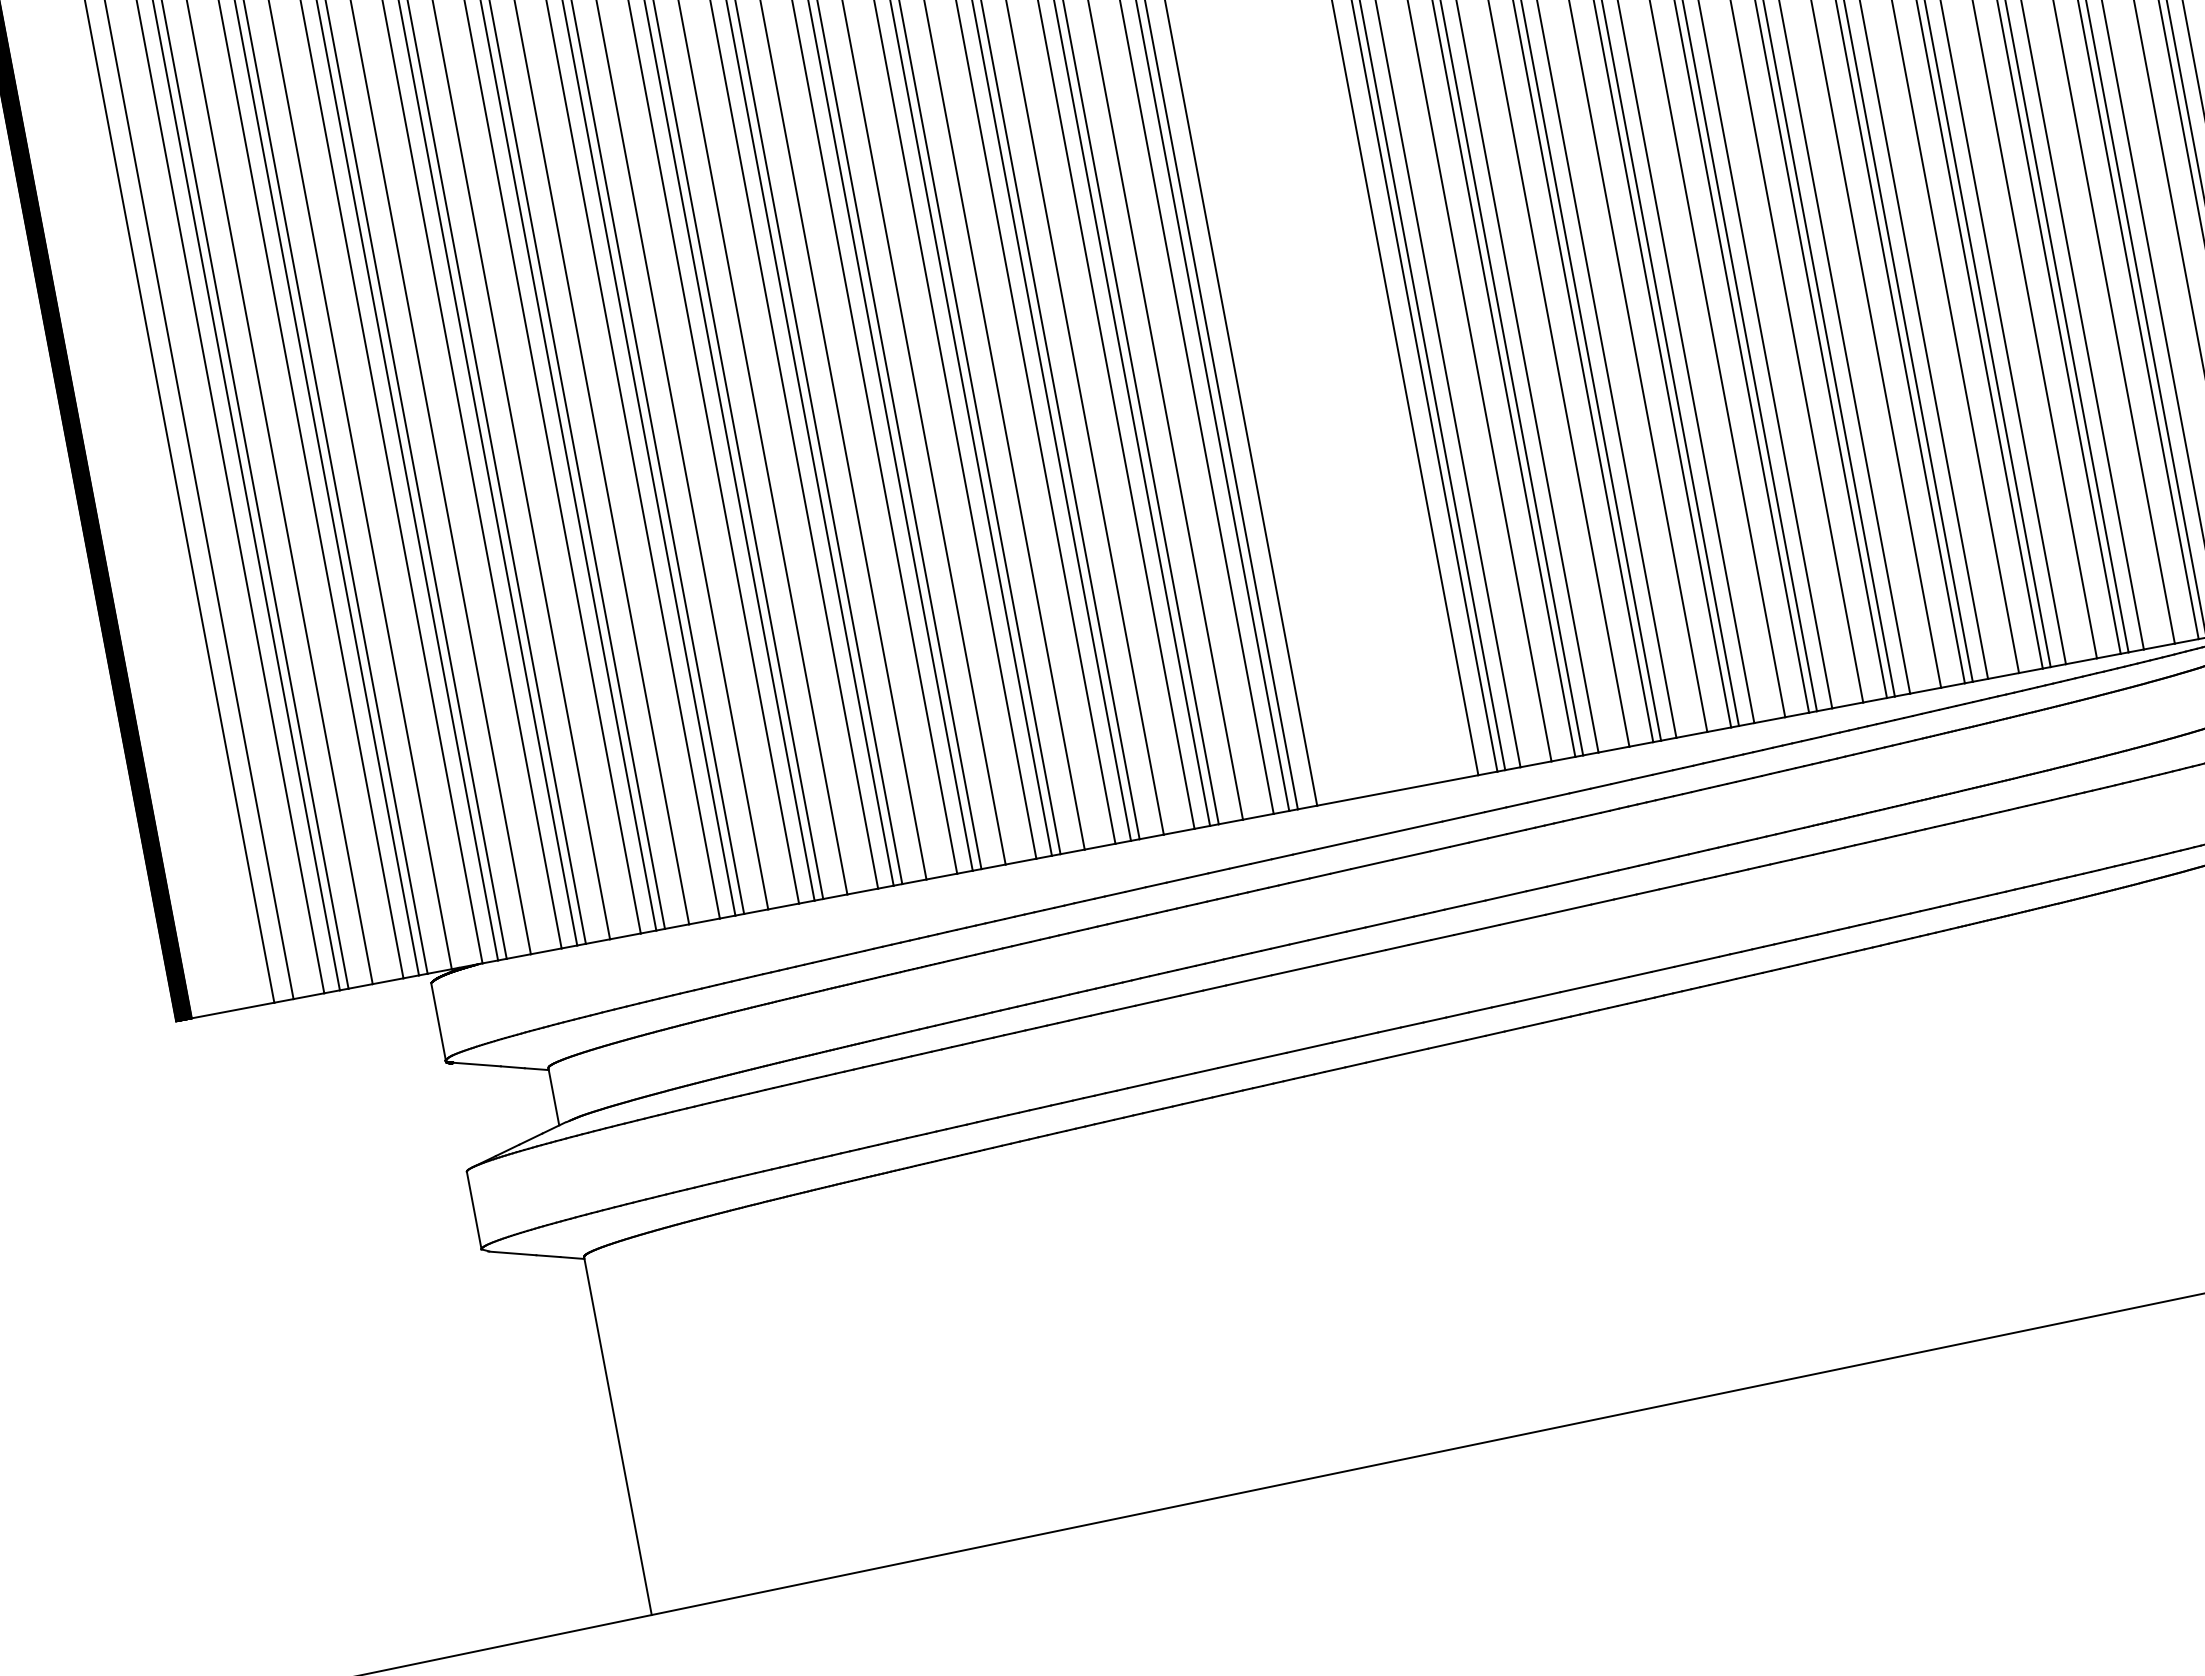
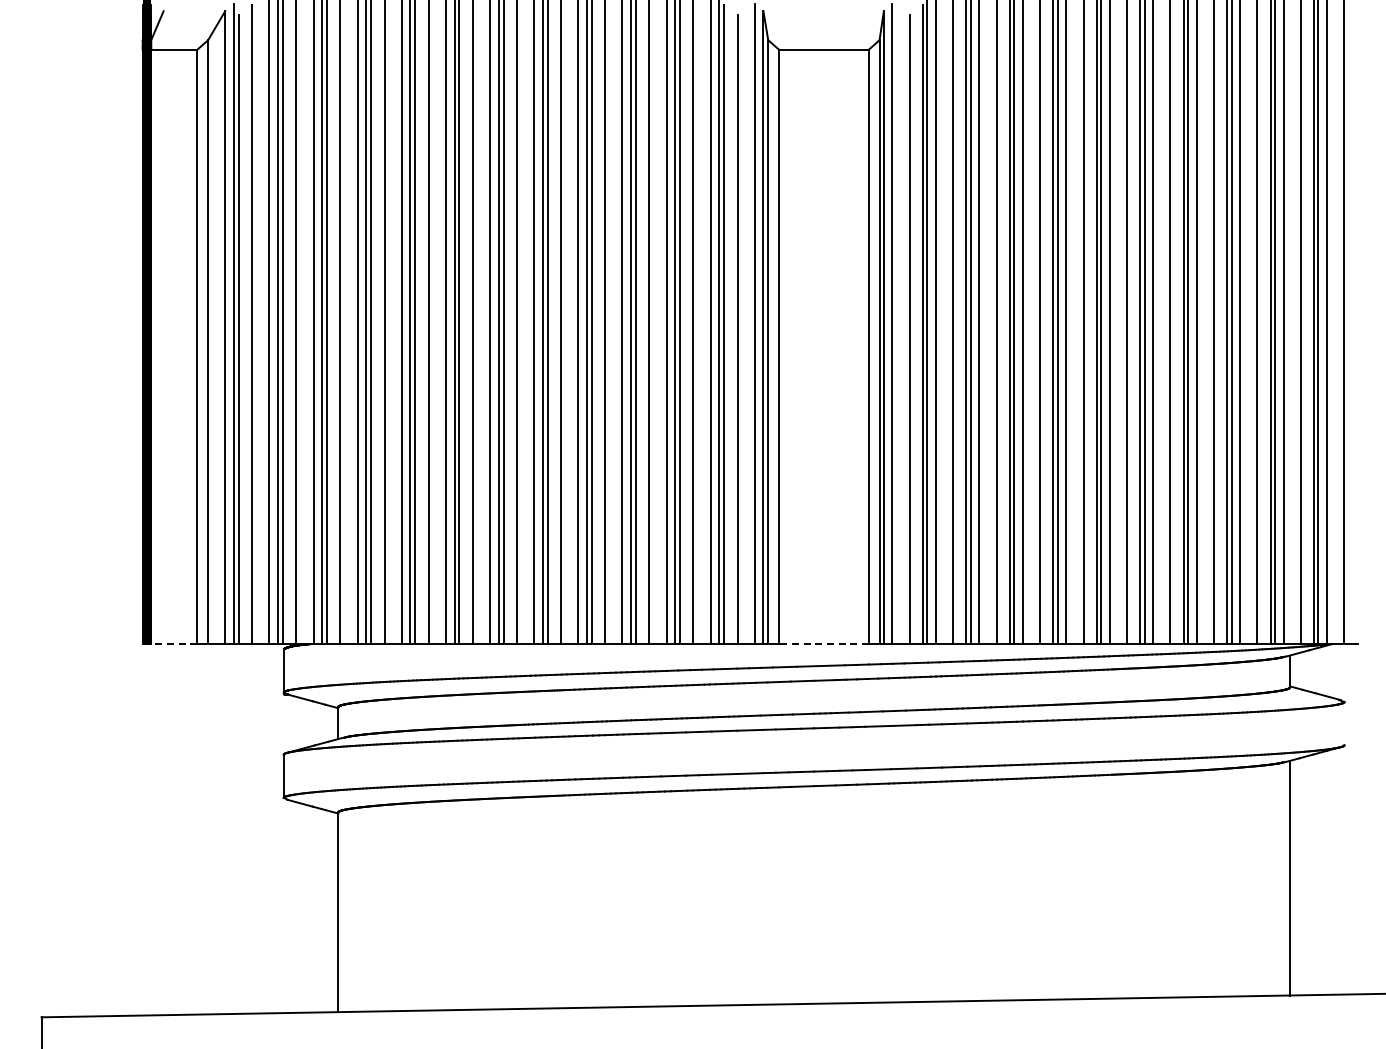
line: (1397, 791) -> (823, 644), solid -> dashed
line: (231, 1011) -> (173, 644), solid -> dashed

